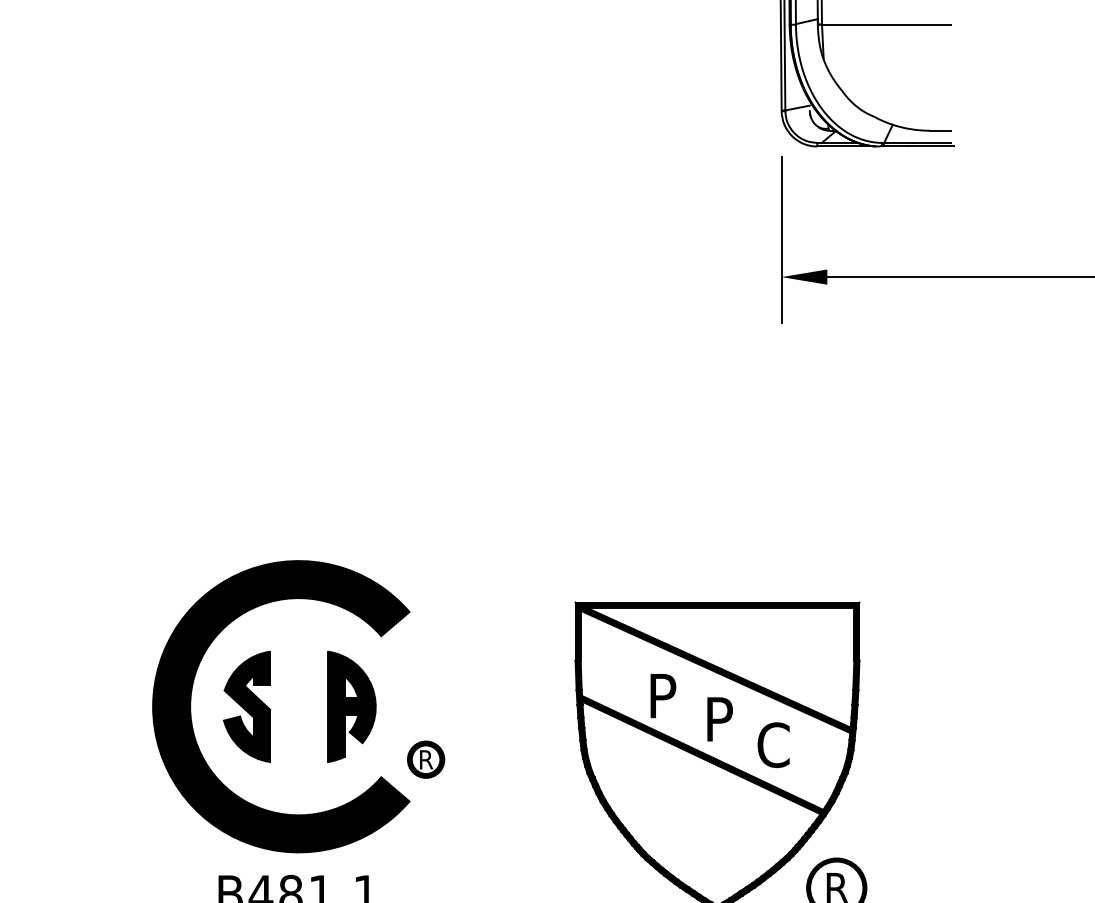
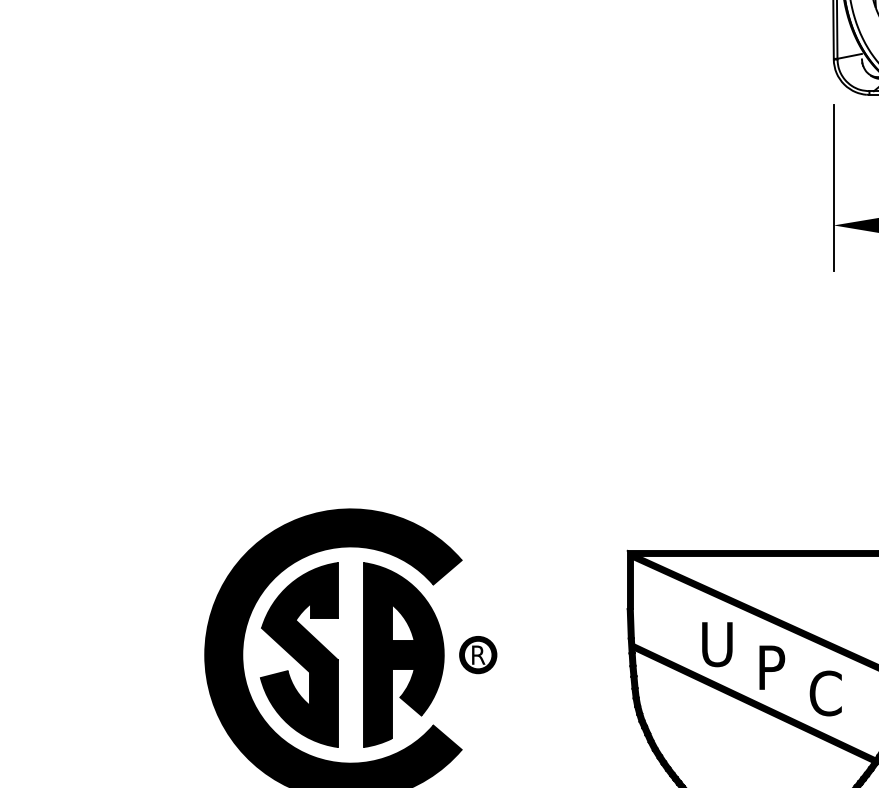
text: (665, 696) -> (717, 644), P -> U
part: (246, 706) -> (298, 654), size x1.67
part: (351, 706) -> (403, 654), size x1.67
part: (426, 759) -> (478, 654), moved

